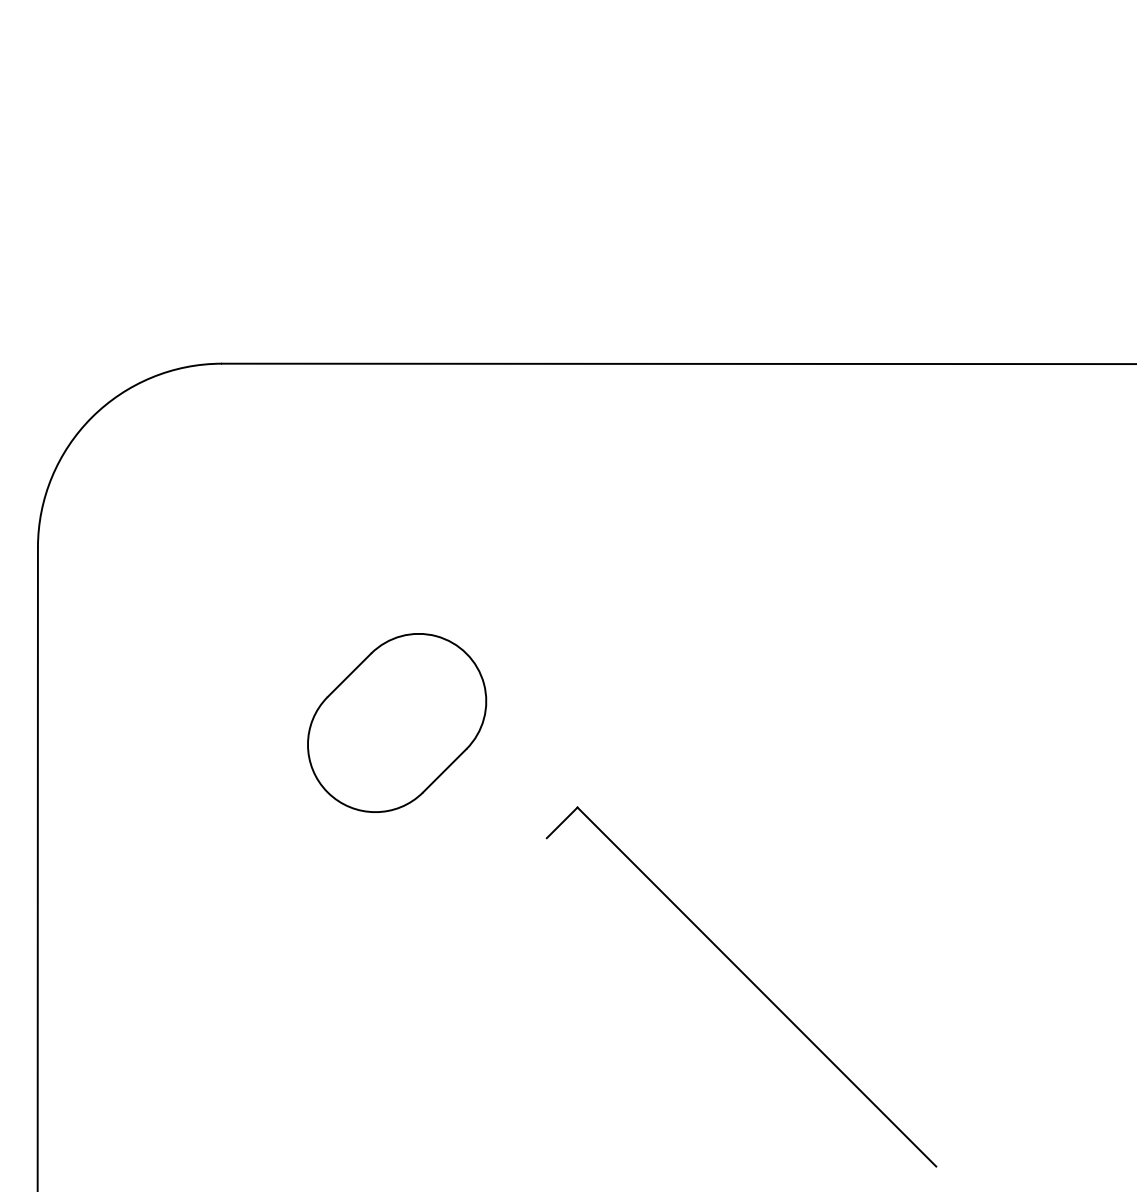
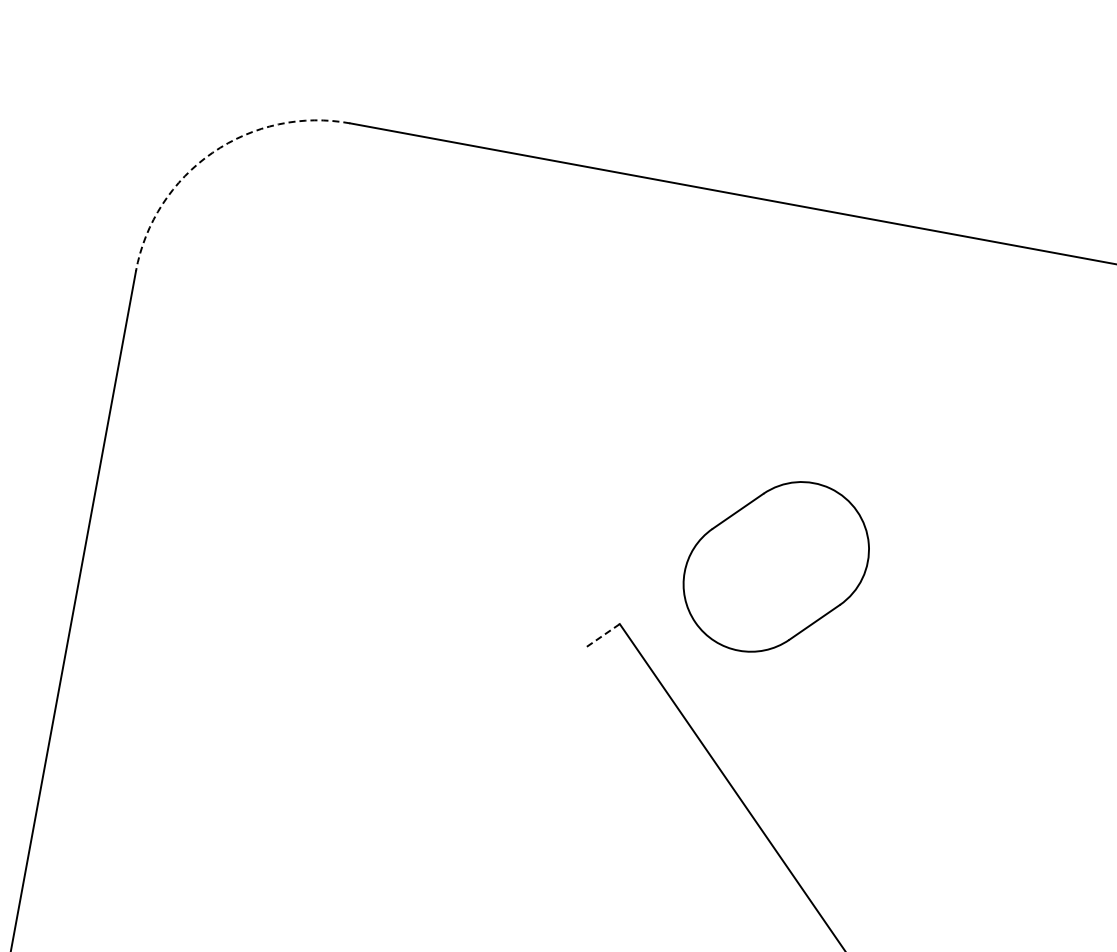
arc: (91, 417) -> (212, 152), solid -> dashed
part: (397, 722) -> (776, 566), moved
line: (562, 822) -> (602, 636), solid -> dashed

